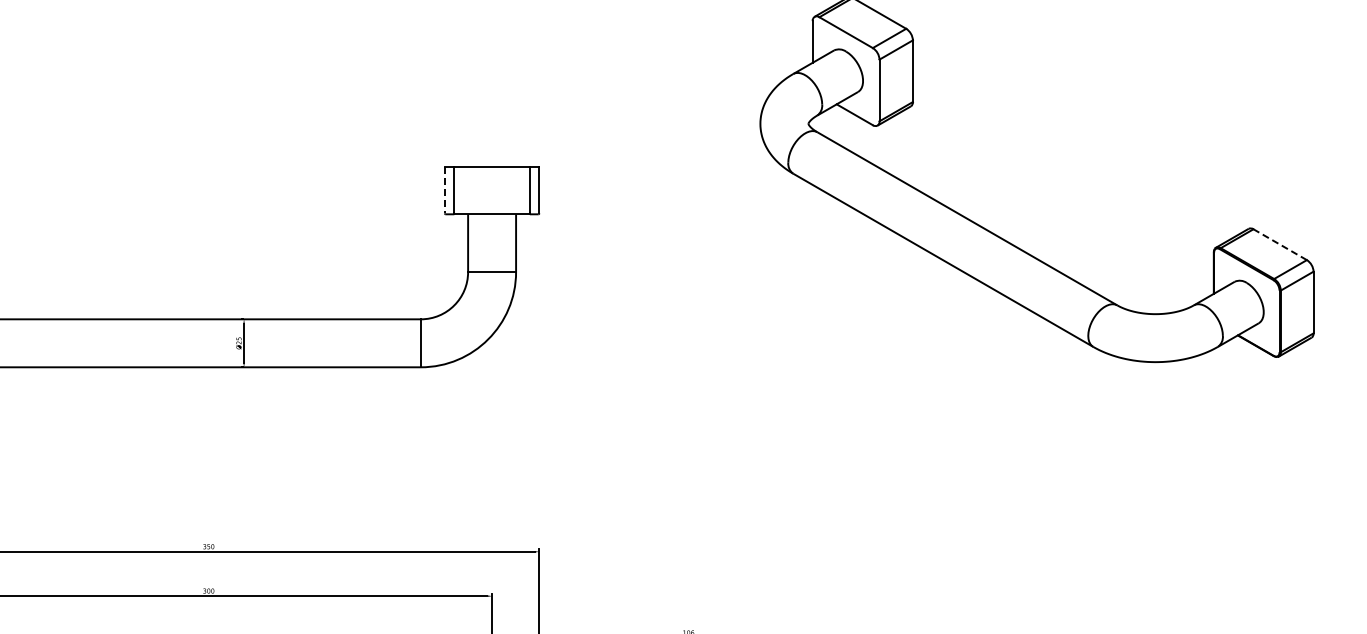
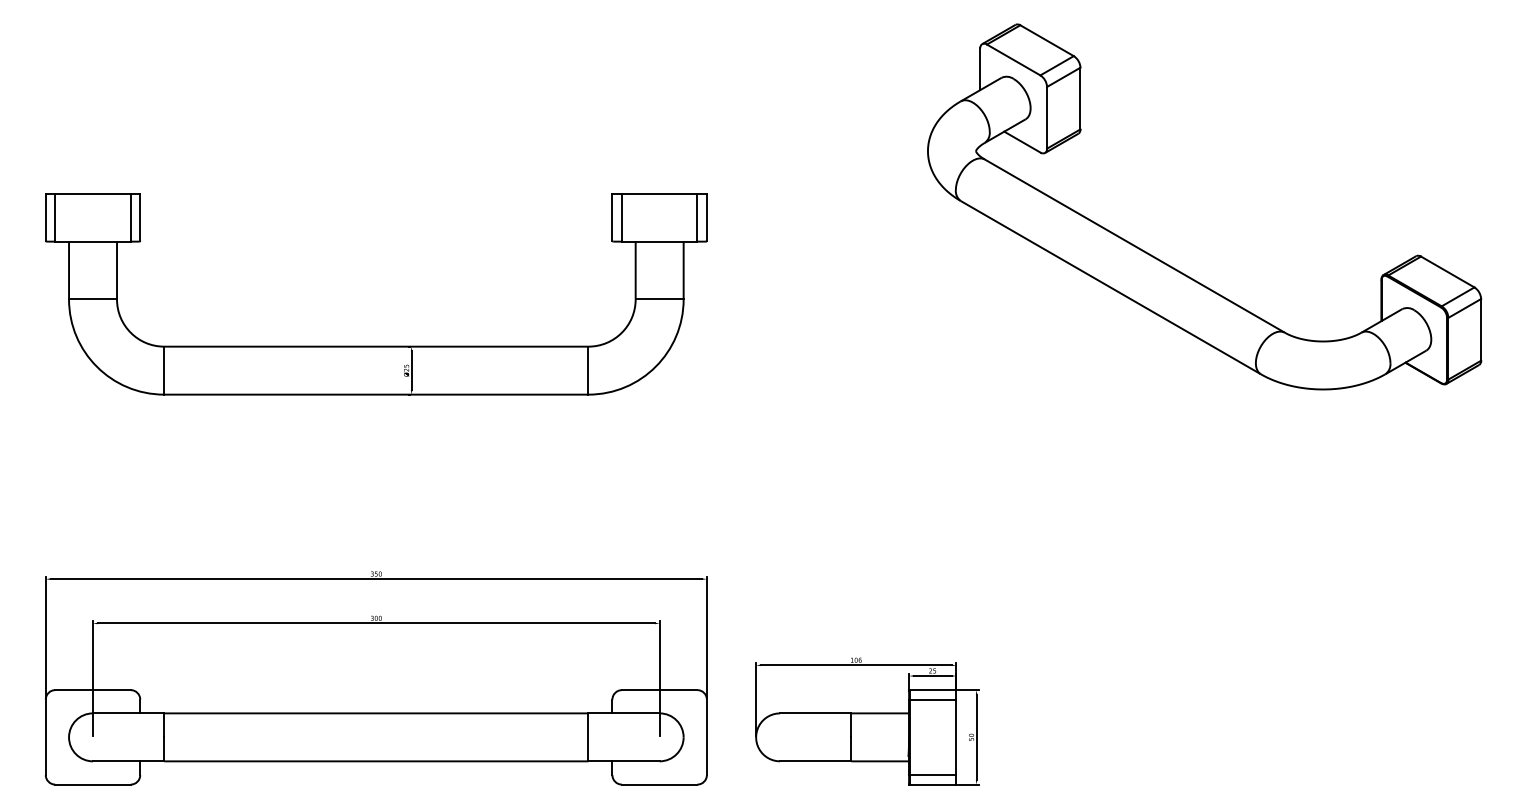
line: (444, 191) -> (612, 218), dashed -> solid
line: (1279, 245) -> (1447, 272), dashed -> solid

